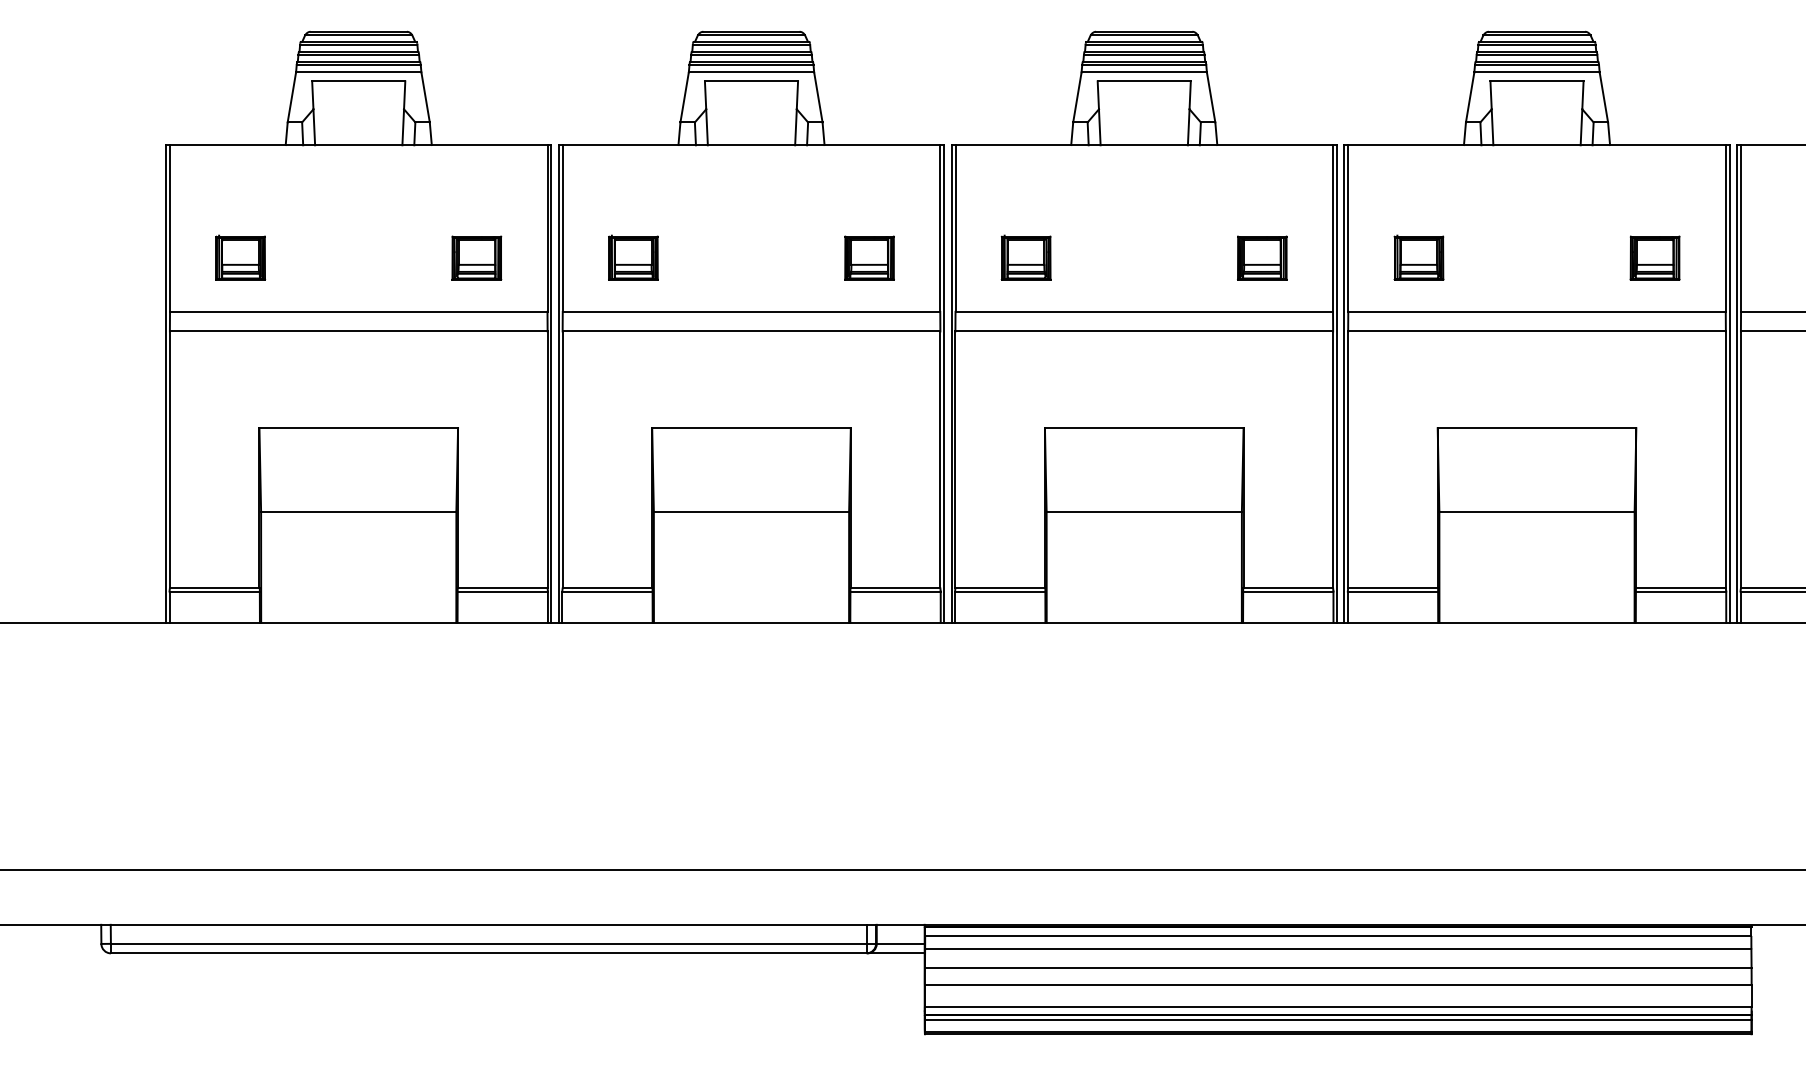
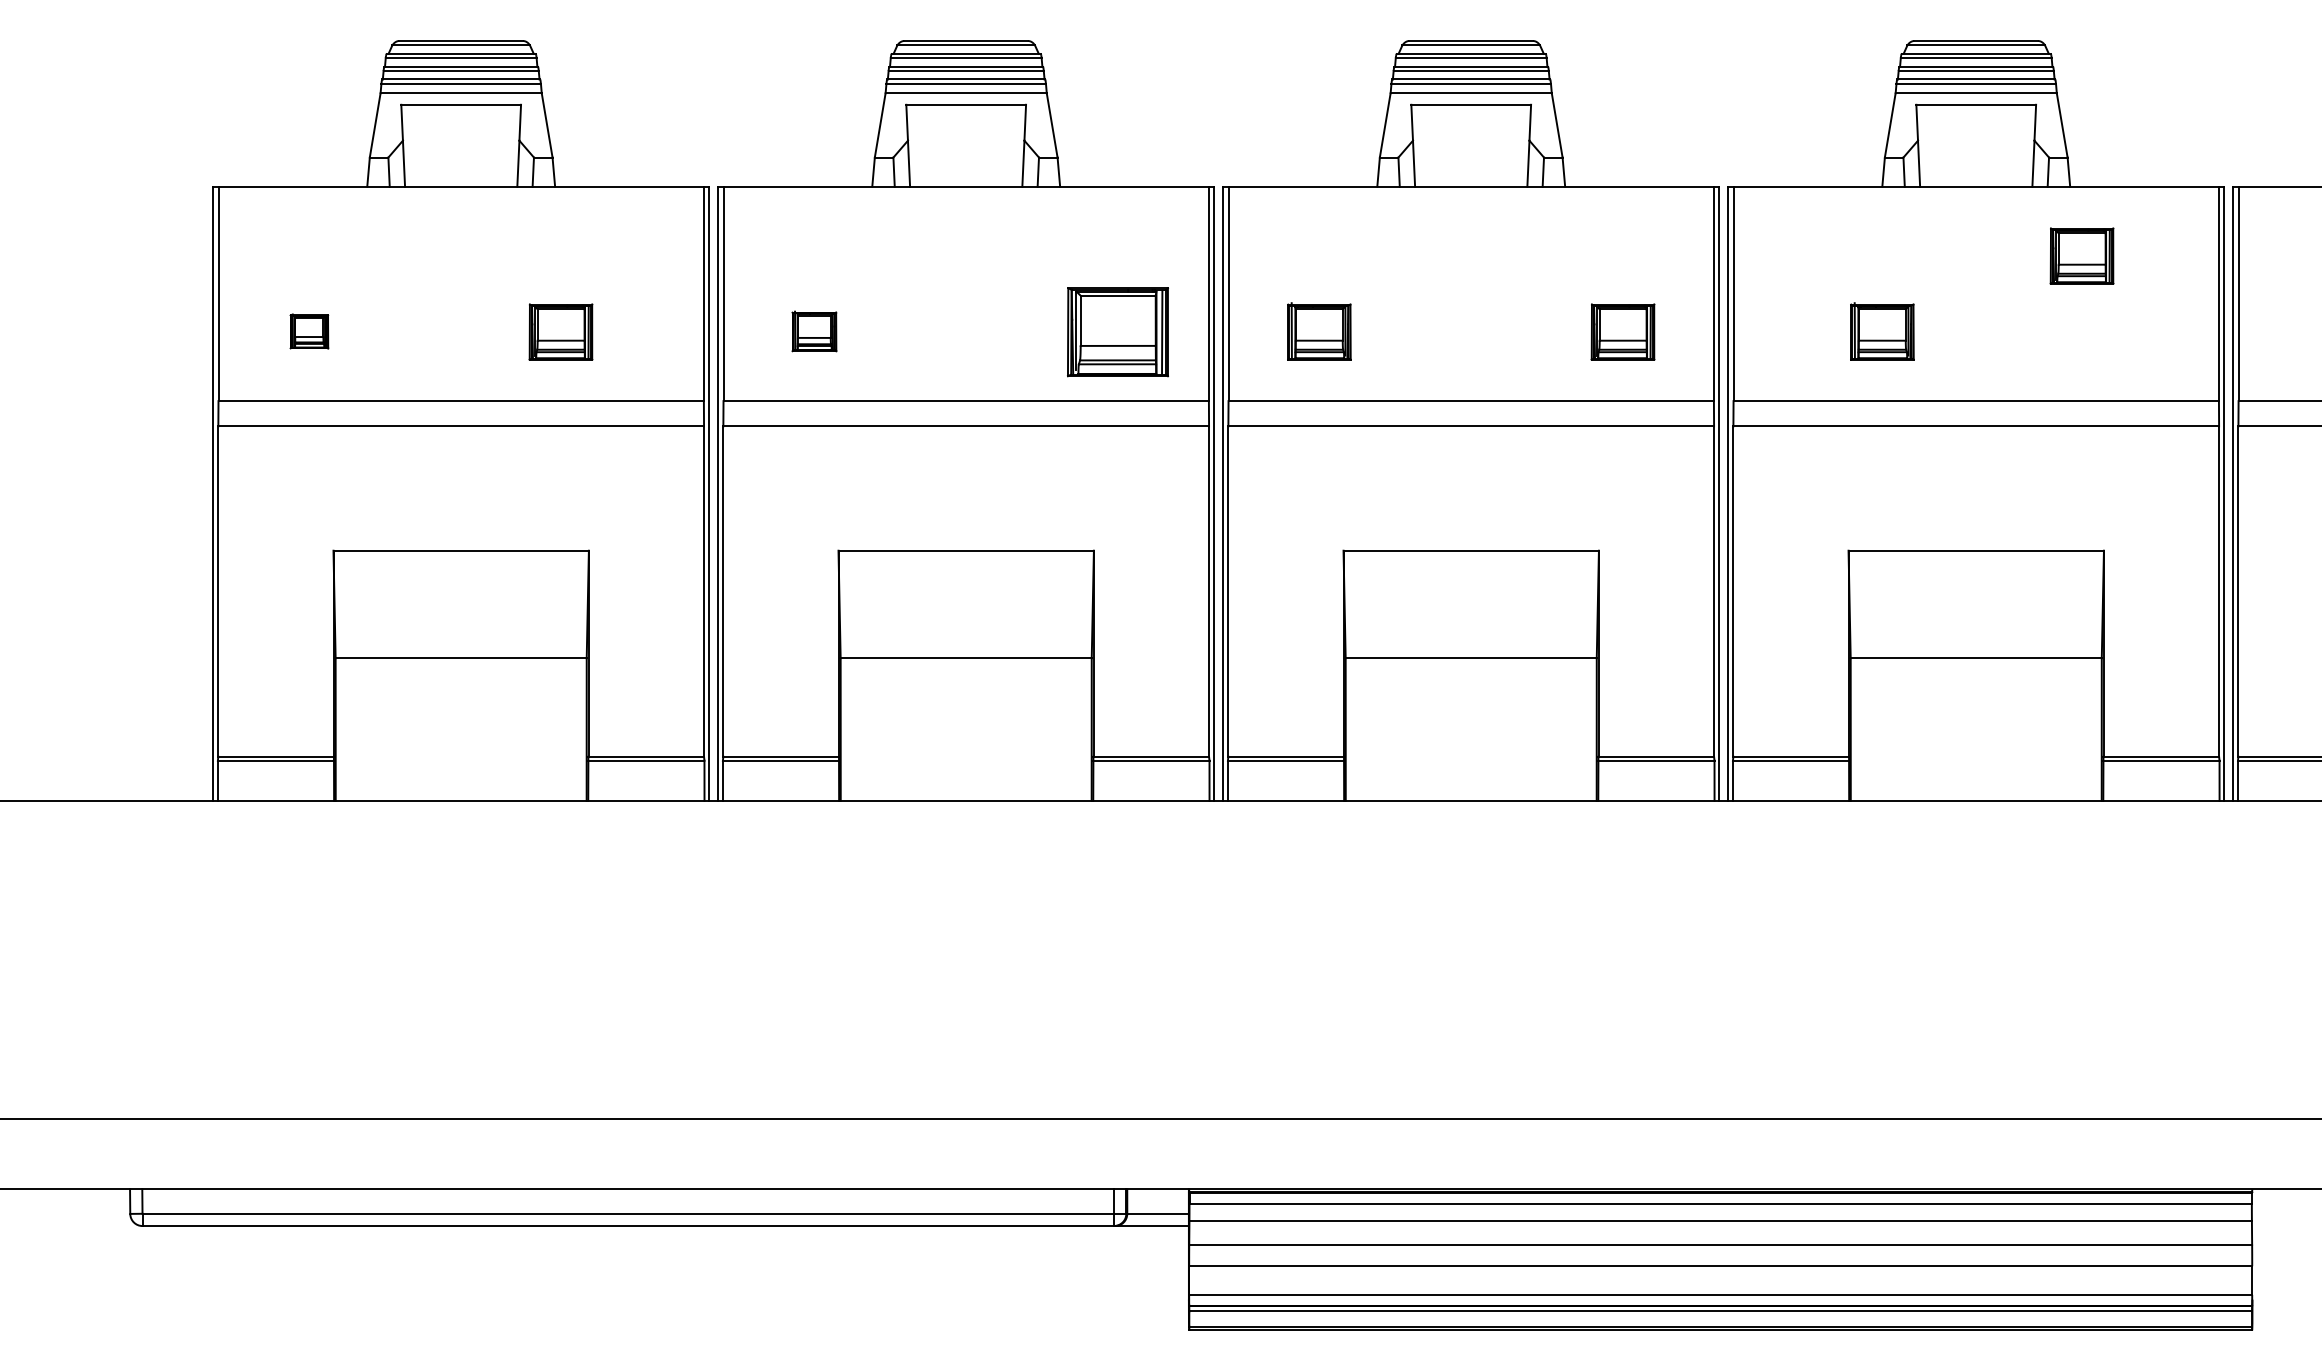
part: (240, 257) -> (309, 331), size x0.6
part: (476, 257) -> (560, 331), moved
part: (633, 257) -> (814, 331), size x0.7
part: (869, 257) -> (1117, 331), size x1.6
part: (1419, 257) -> (1882, 331), moved
part: (1654, 257) -> (2081, 255), moved

